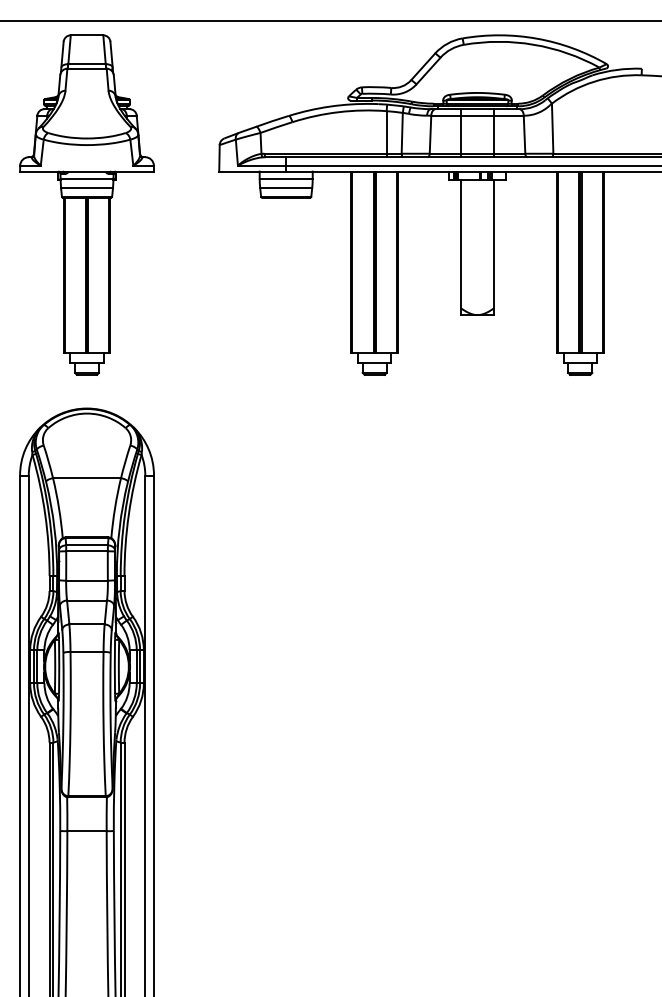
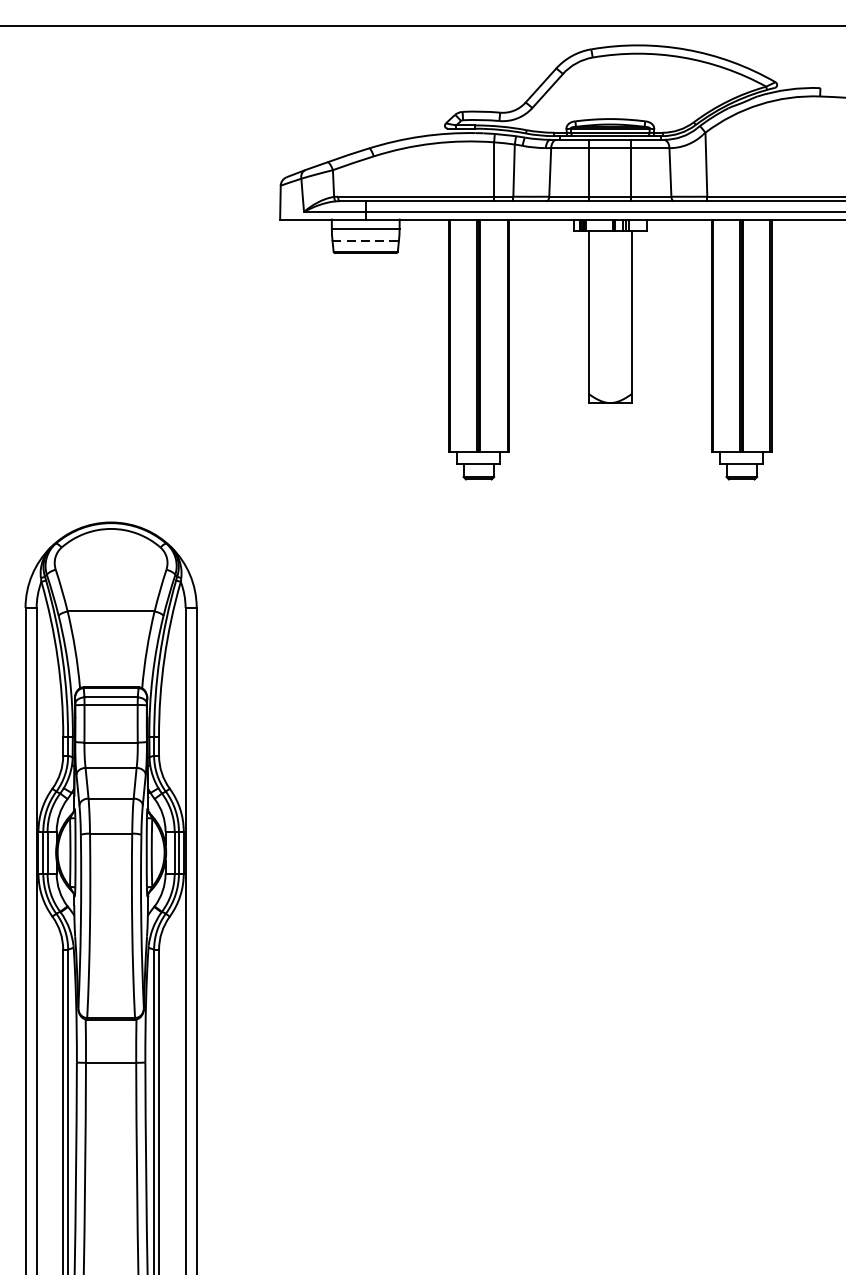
line: (286, 188) -> (366, 241), solid -> dashed
part: (86, 204) -> (110, 261), removed

